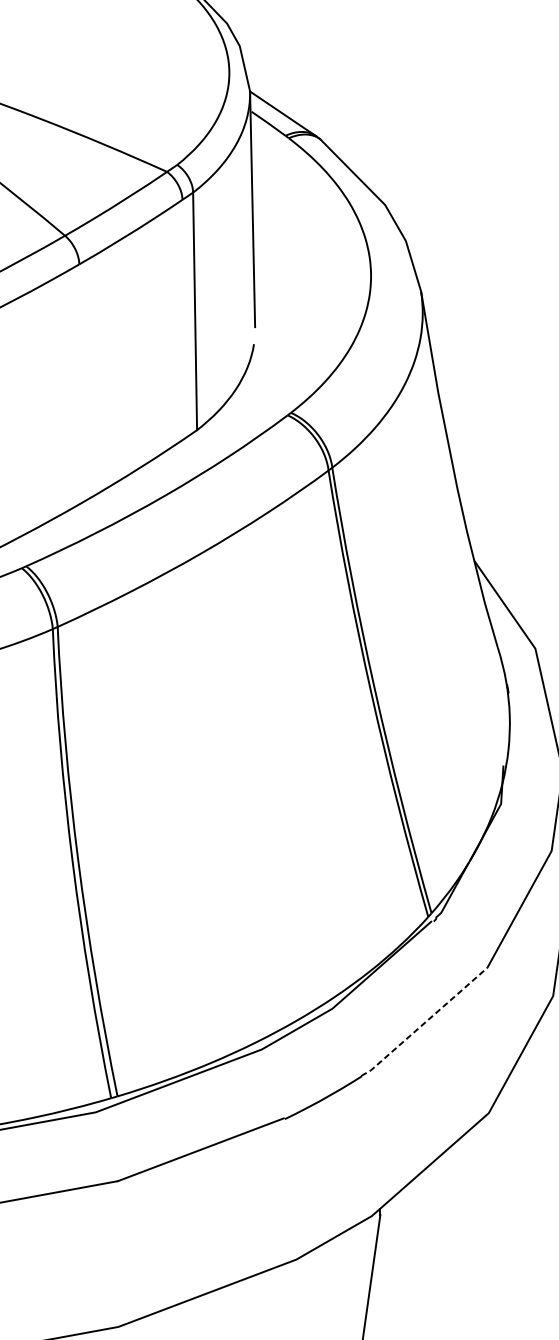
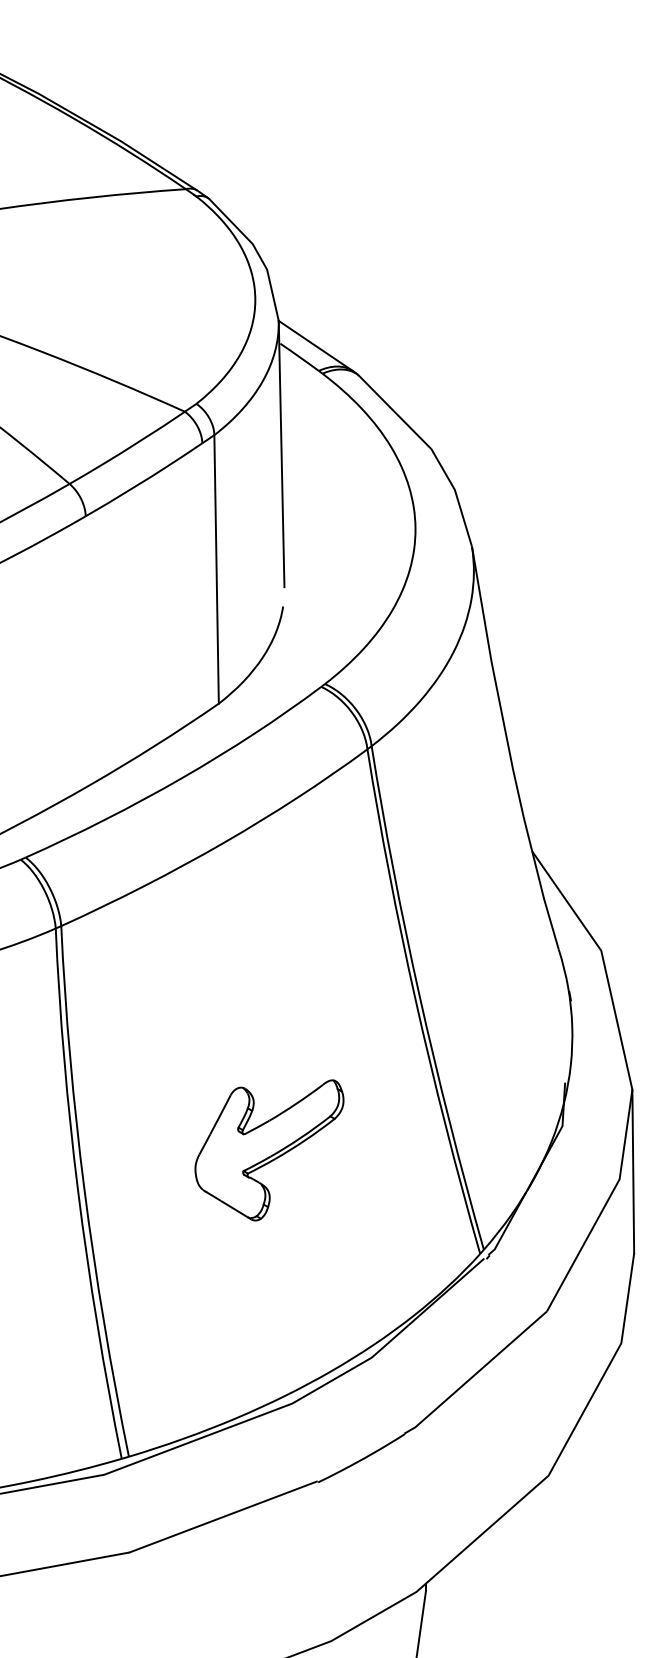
part: (241, 825) -> (269, 1150), added
line: (424, 1023) -> (475, 1374), dashed -> solid

